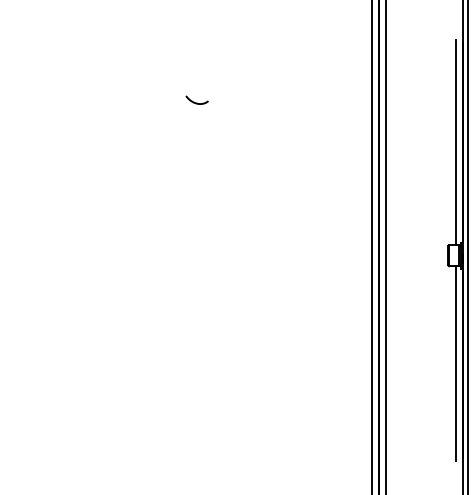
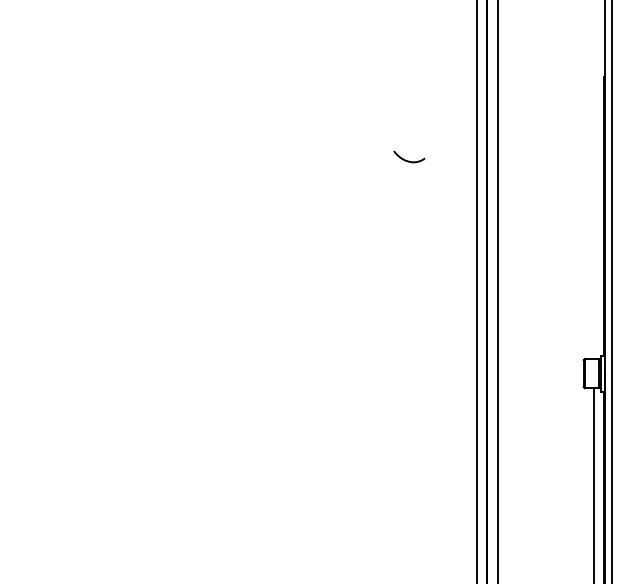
curve: (194, 101) -> (405, 158), moved
line: (455, 142) -> (593, 215), removed

